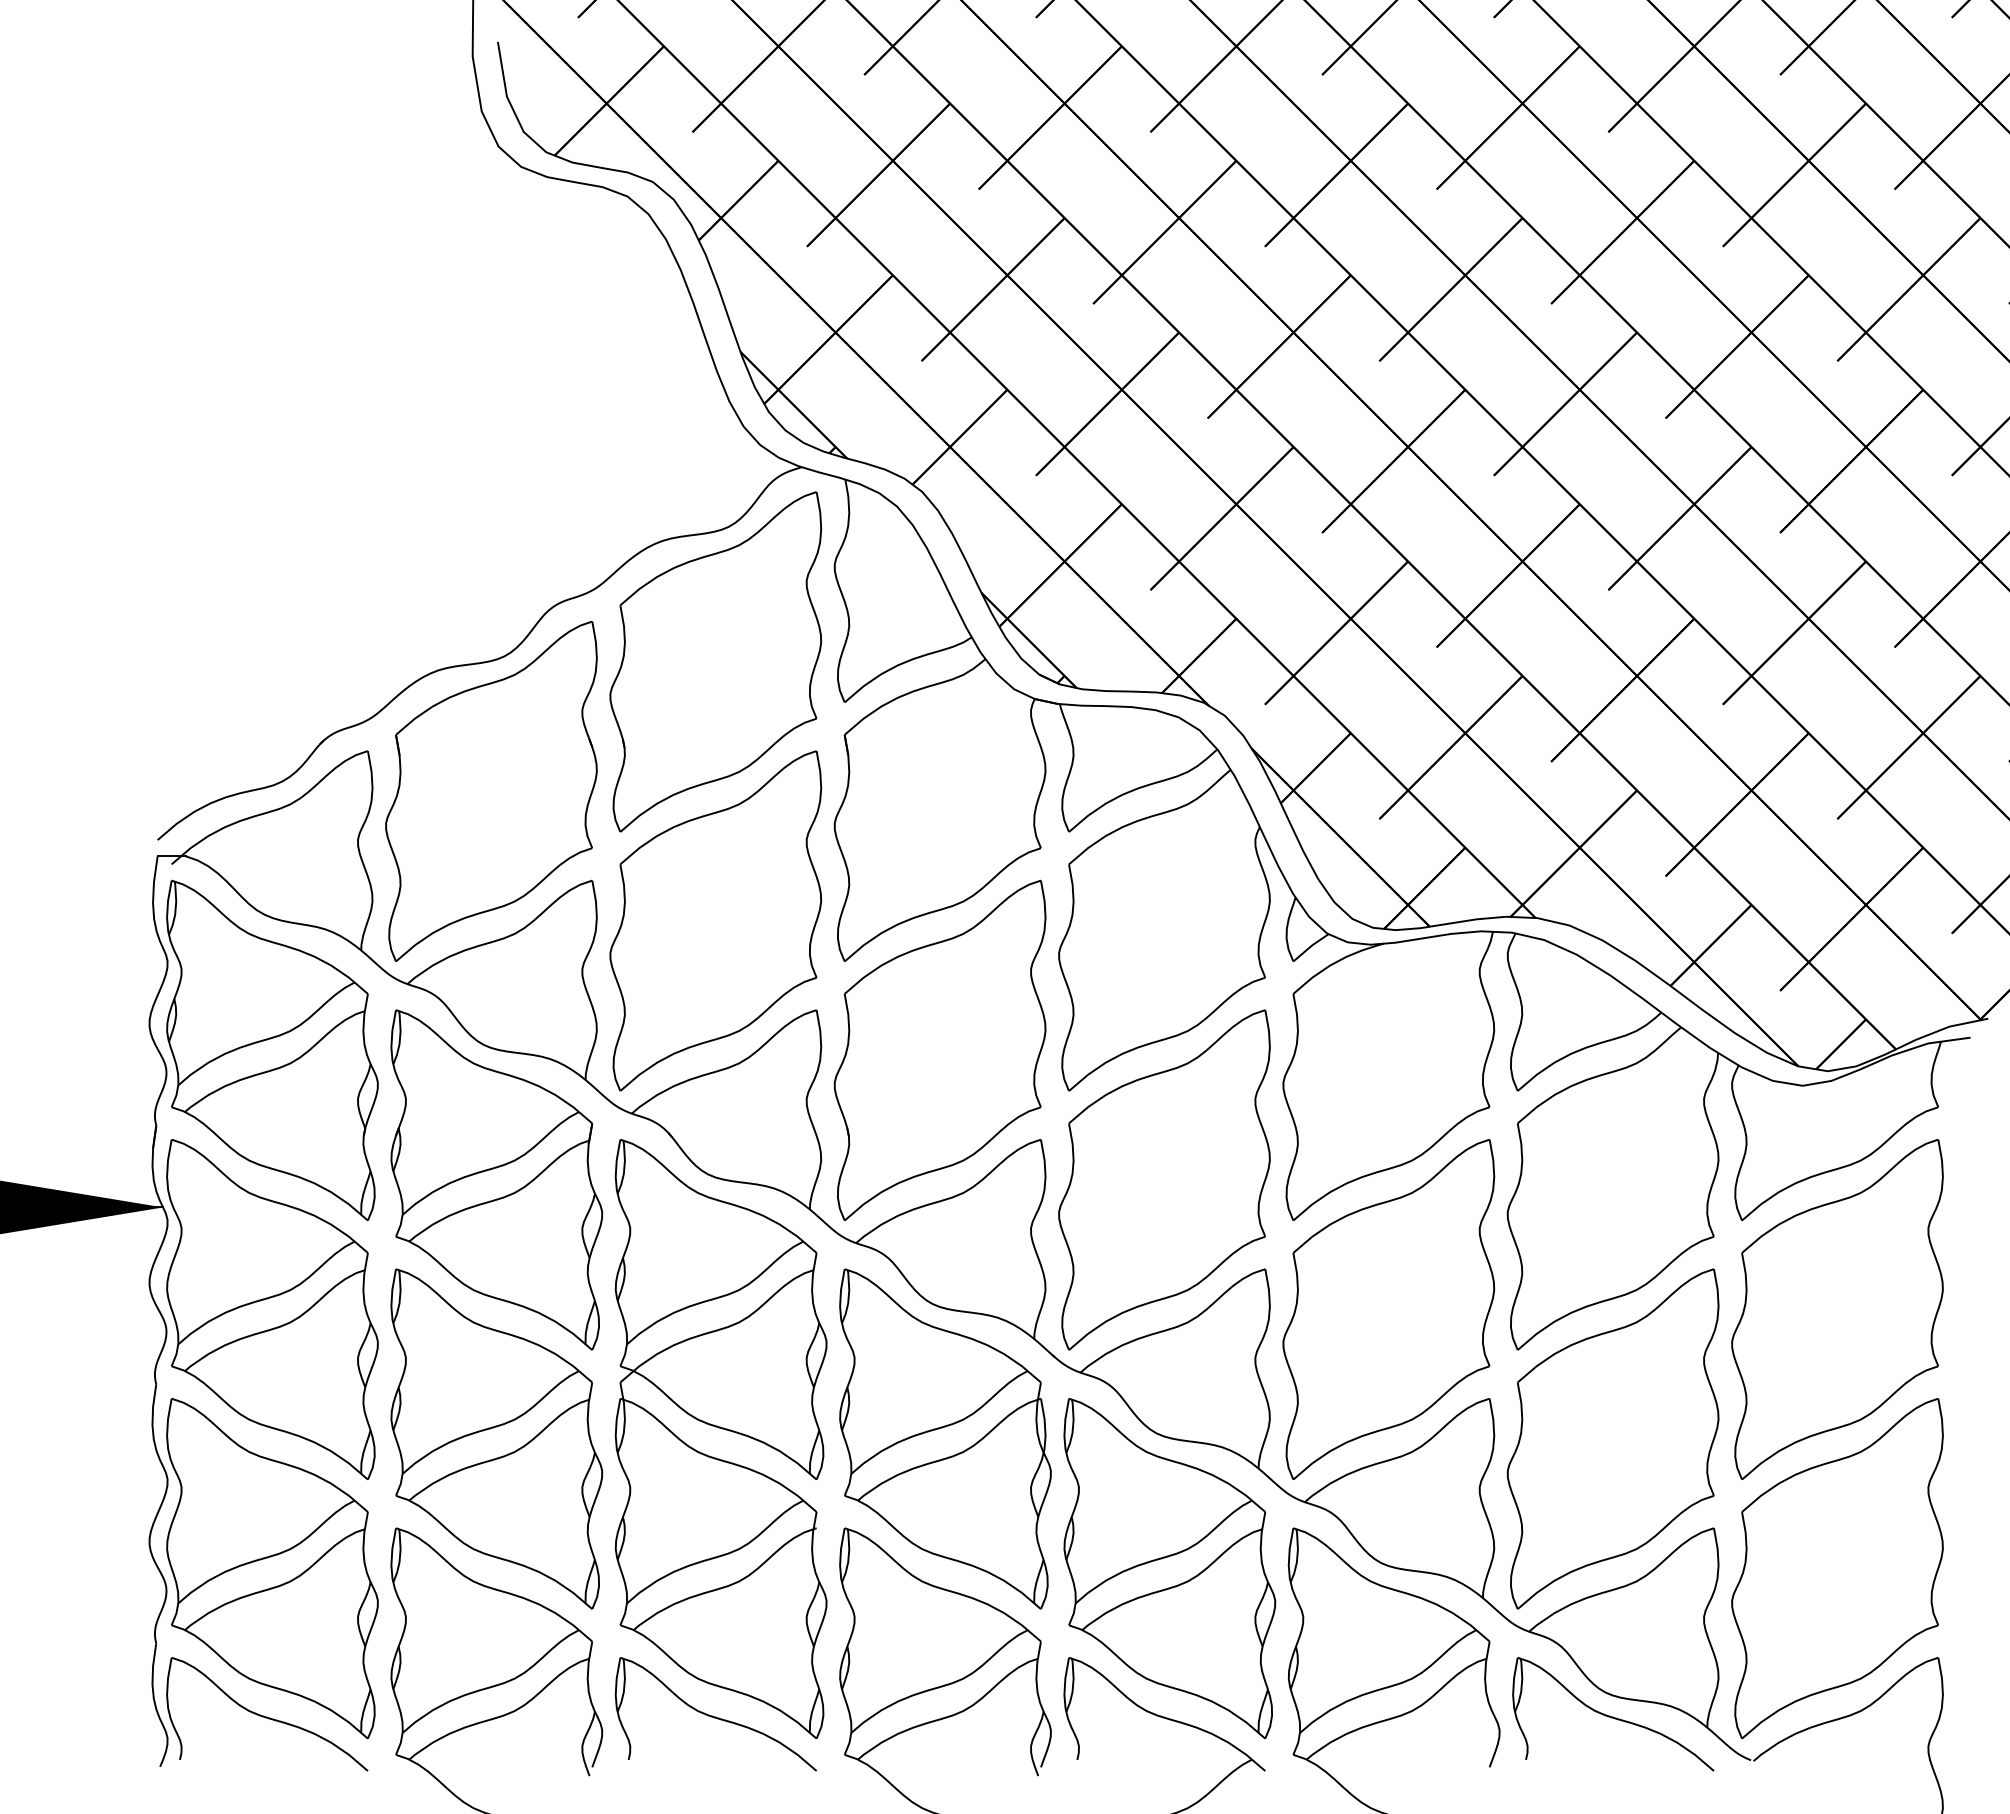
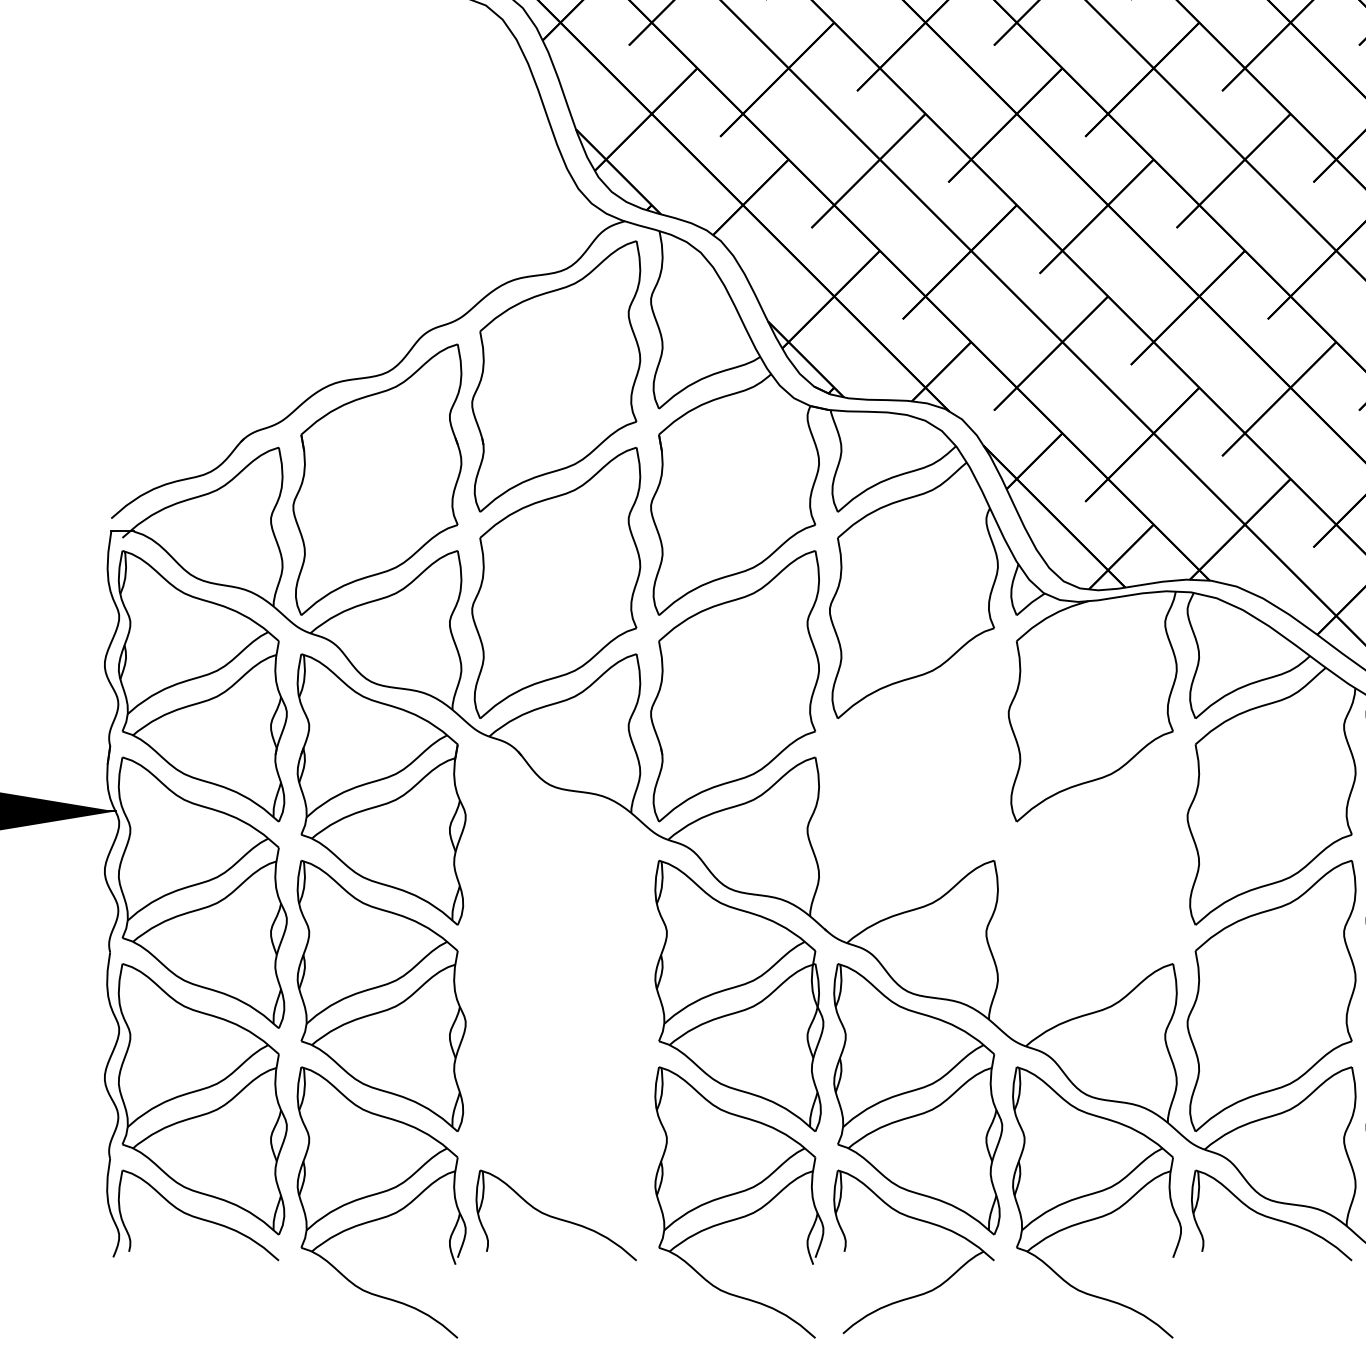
part: (1164, 1179) -> (913, 789), removed
part: (1388, 1309) -> (1092, 892), removed
part: (722, 1429) -> (561, 988), removed

